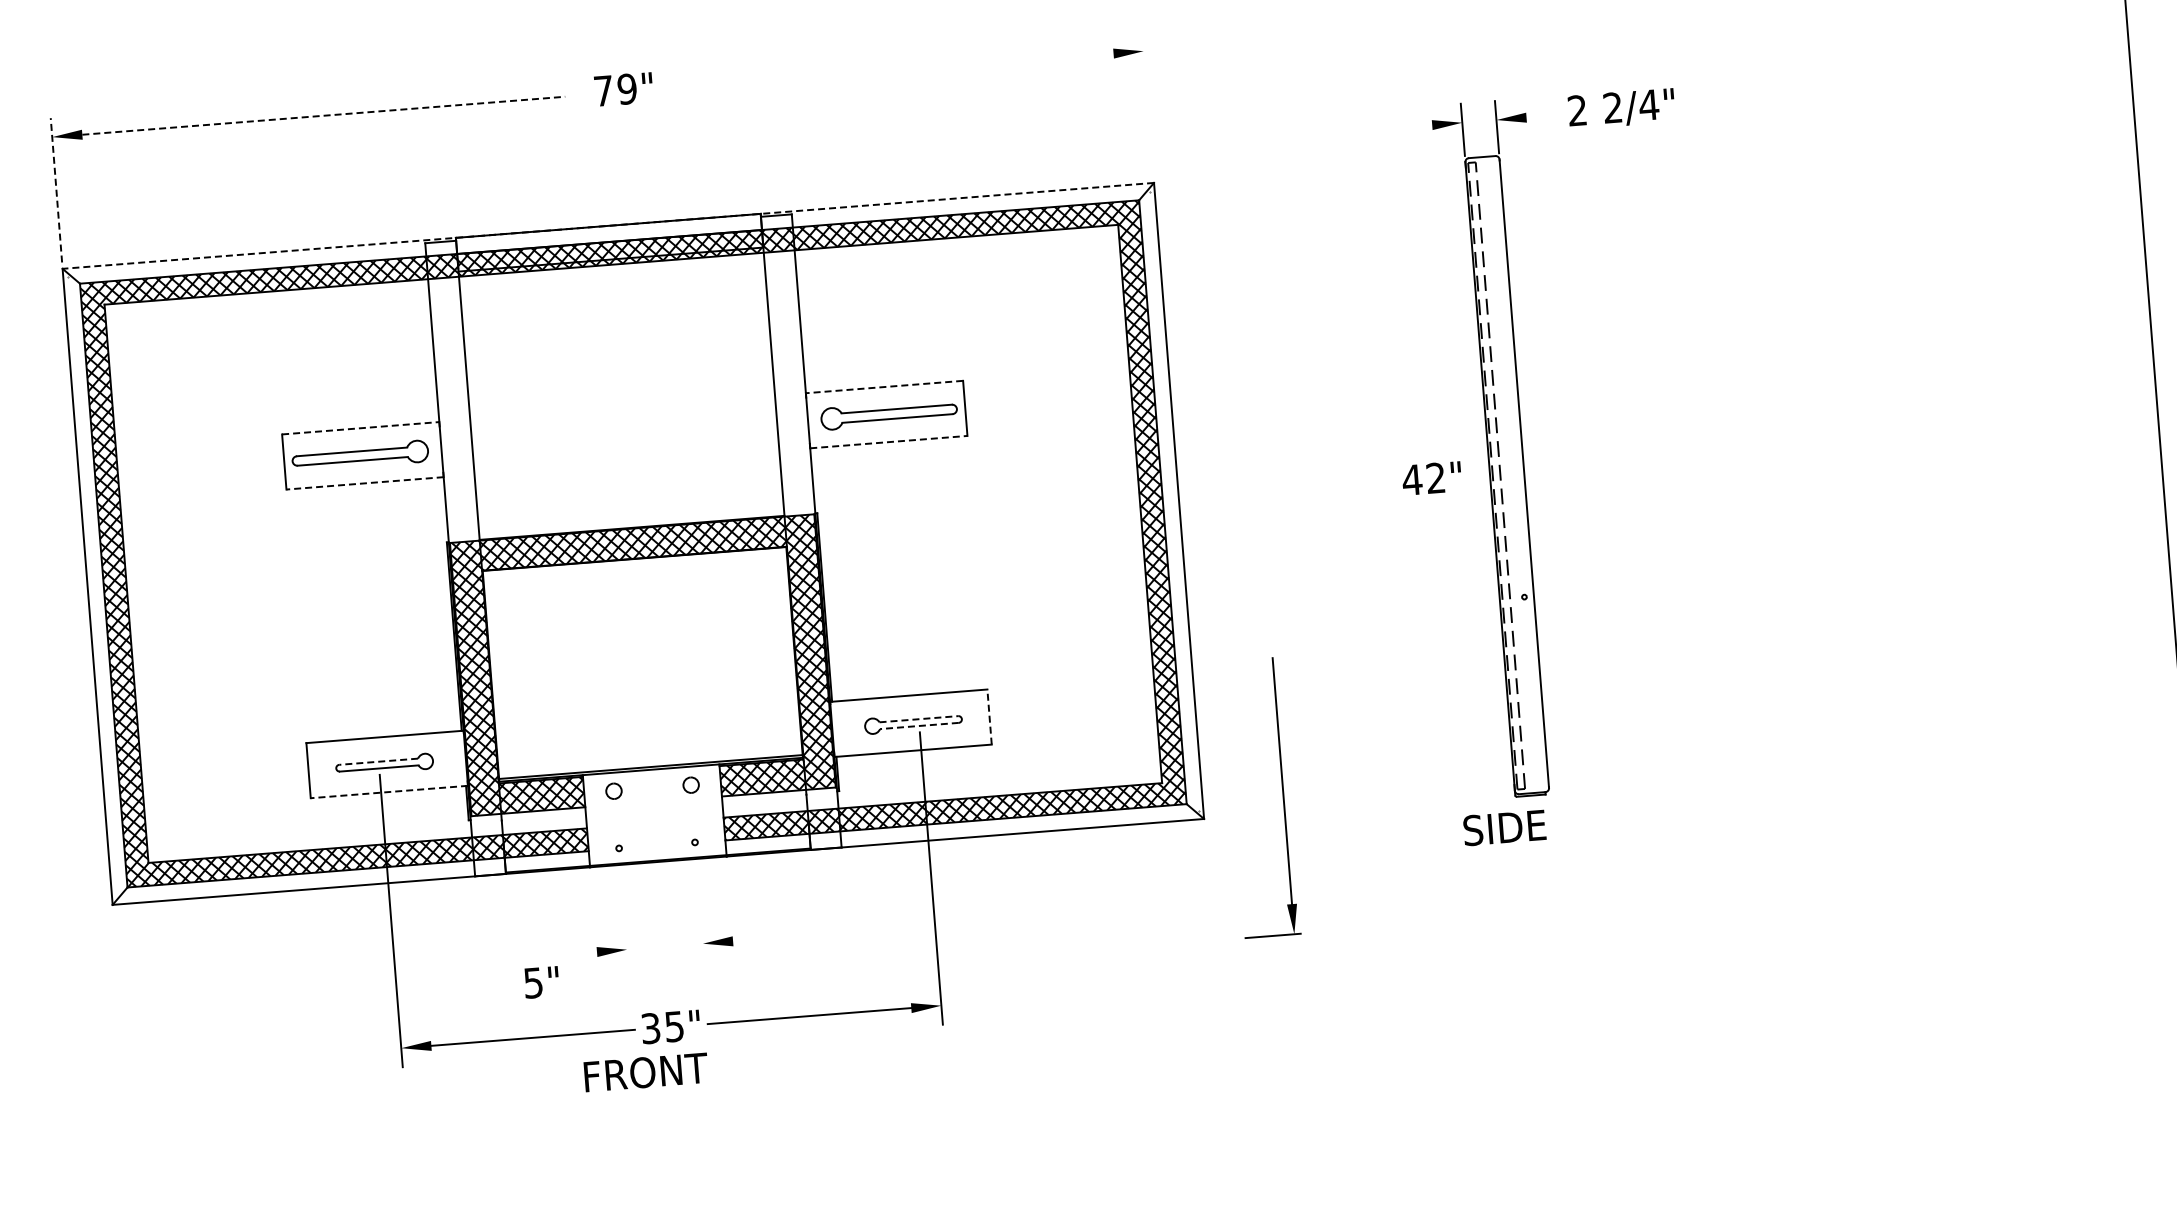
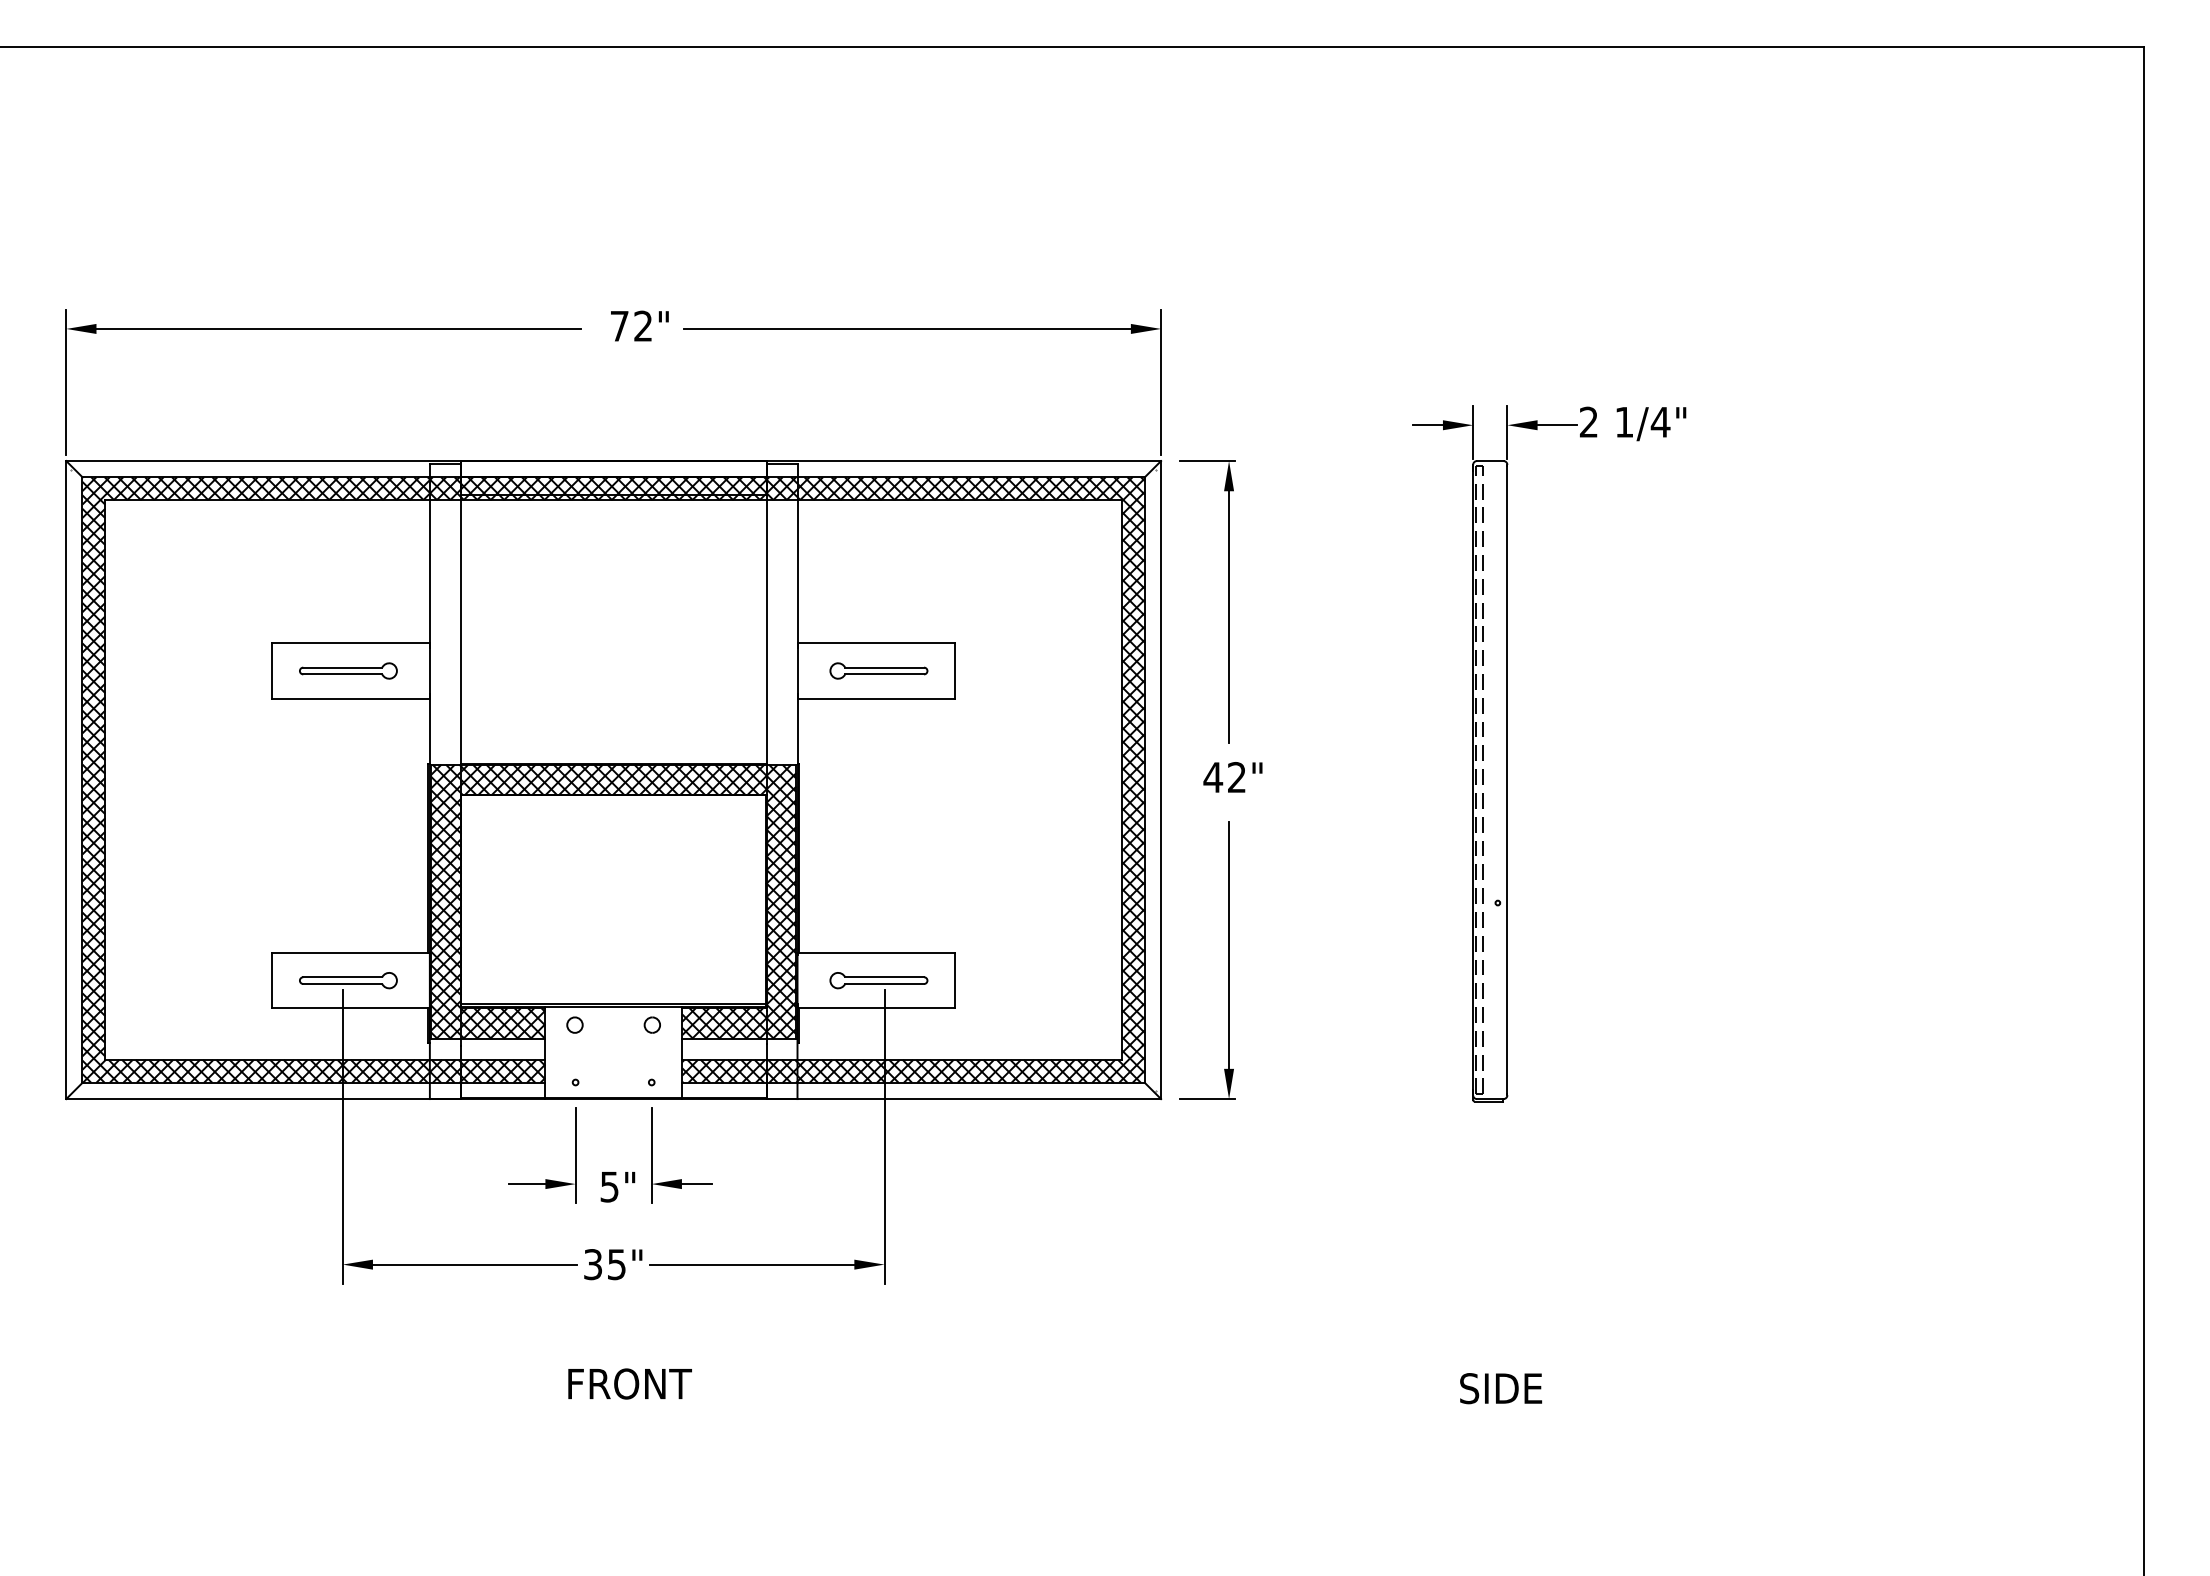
line: (889, 70) -> (906, 328), added
text: (627, 88) -> (643, 325), 79" -> 72"
line: (1148, 103) -> (1161, 381), added
text: (1611, 107) -> (1623, 421), 2/4" -> 1/4"
line: (324, 115) -> (339, 328), dashed -> solid
line: (1545, 116) -> (1556, 425), added
line: (1416, 126) -> (1427, 425), added
line: (56, 189) -> (66, 381), dashed -> solid
line: (608, 226) -> (613, 461), dashed -> solid
part: (1232, 317) -> (1228, 601), added
line: (884, 387) -> (876, 643), dashed -> solid
part: (888, 413) -> (878, 670), size x0.71
line: (360, 428) -> (350, 643), dashed -> solid
line: (888, 441) -> (876, 698), dashed -> solid
part: (360, 455) -> (348, 670), size x0.71
text: (1431, 478) -> (1232, 777), moved
line: (364, 483) -> (350, 698), dashed -> solid
line: (989, 716) -> (955, 980), dashed -> solid
line: (919, 719) -> (885, 977), dashed -> solid
line: (919, 726) -> (884, 984), dashed -> solid
line: (378, 762) -> (342, 977), dashed -> solid
line: (388, 792) -> (350, 1008), dashed -> solid
part: (1282, 796) -> (1228, 960), moved
text: (1505, 827) -> (1501, 1388), moved
line: (700, 915) -> (651, 1155), added
line: (624, 921) -> (575, 1155), added
line: (747, 940) -> (696, 1184), added
line: (578, 953) -> (526, 1184), added
text: (541, 982) -> (617, 1187), moved
text: (645, 1072) -> (629, 1383), moved

